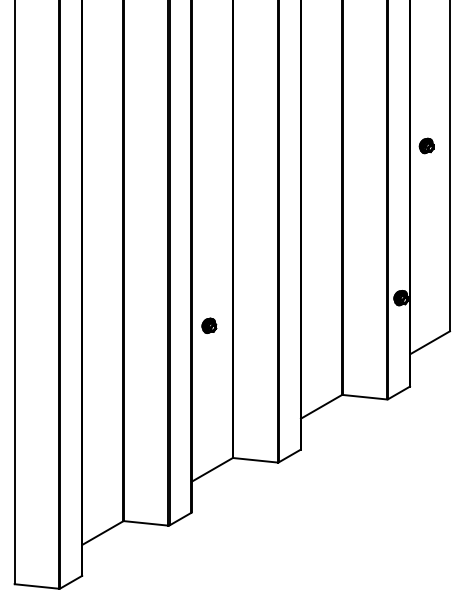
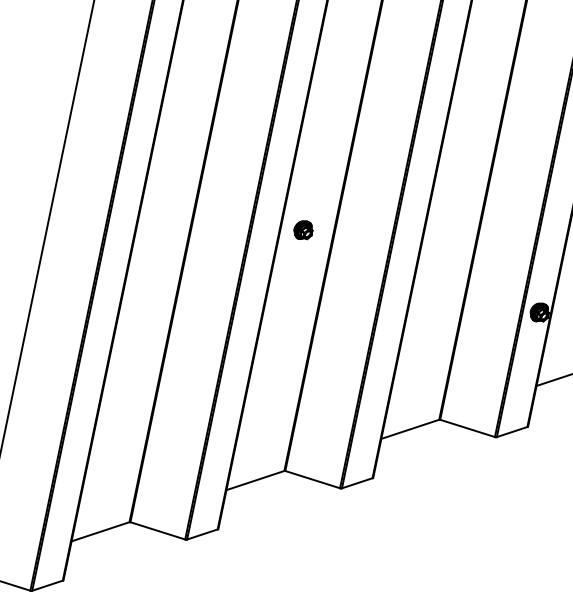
part: (209, 325) -> (303, 229), moved

